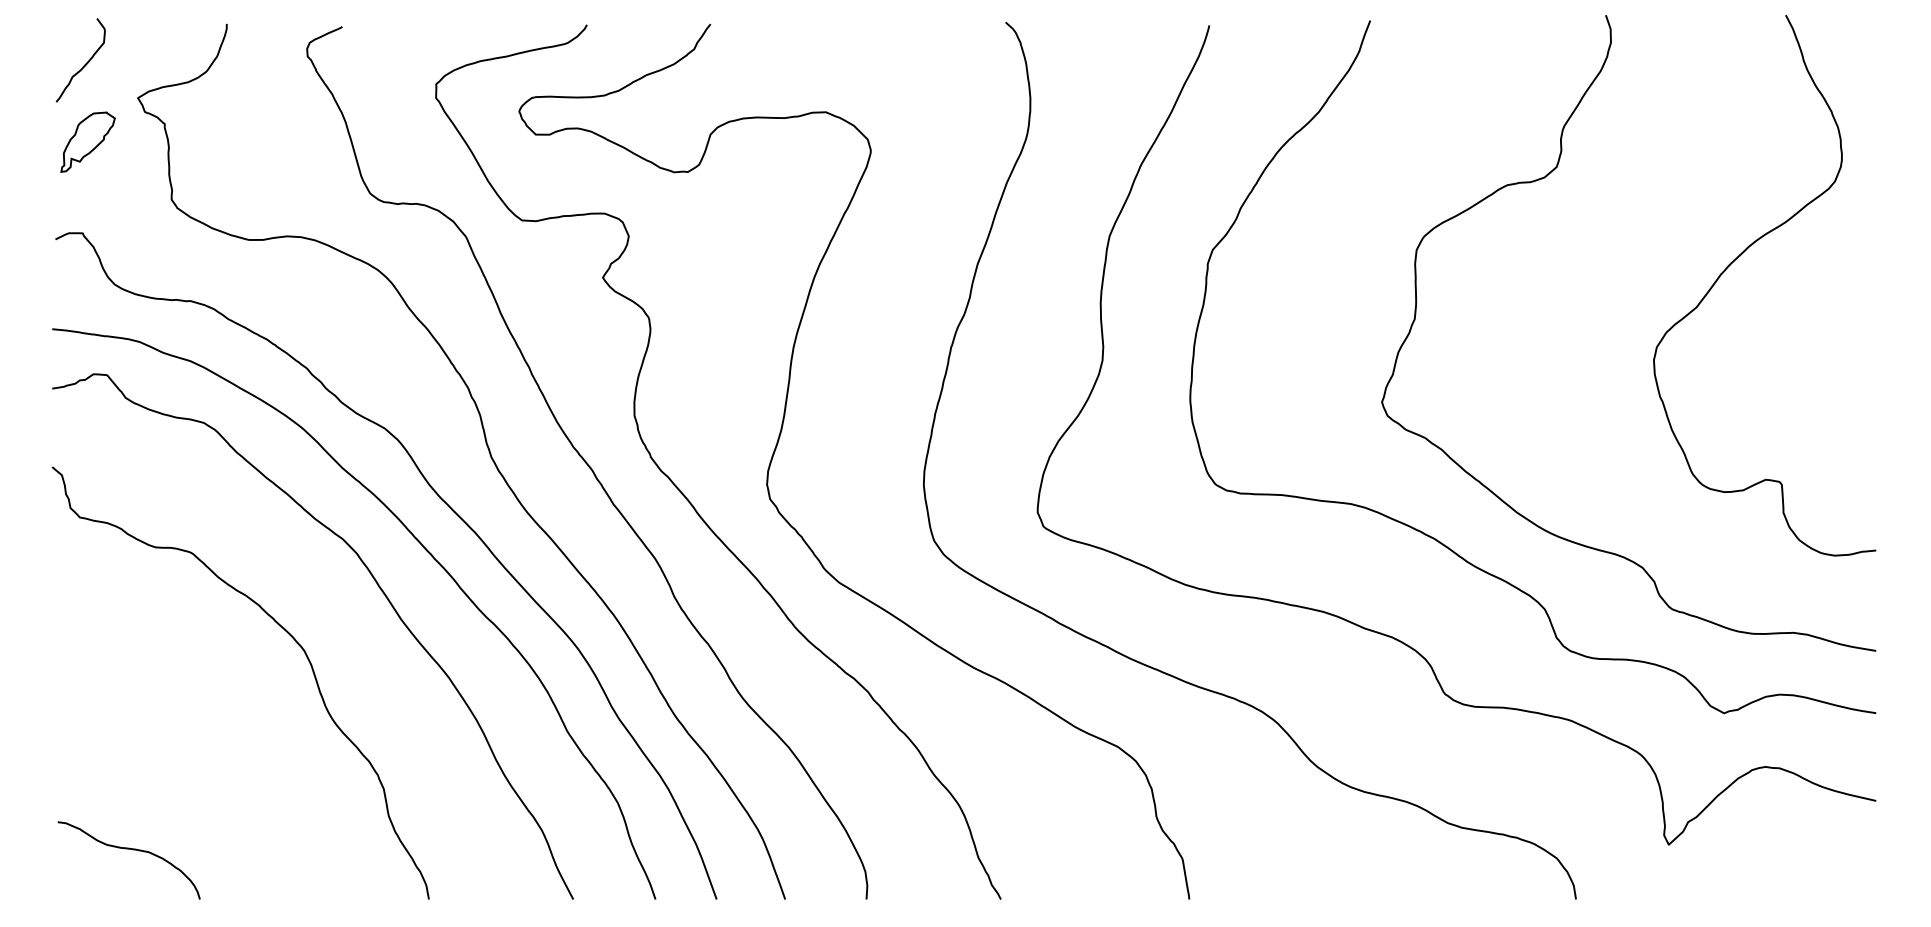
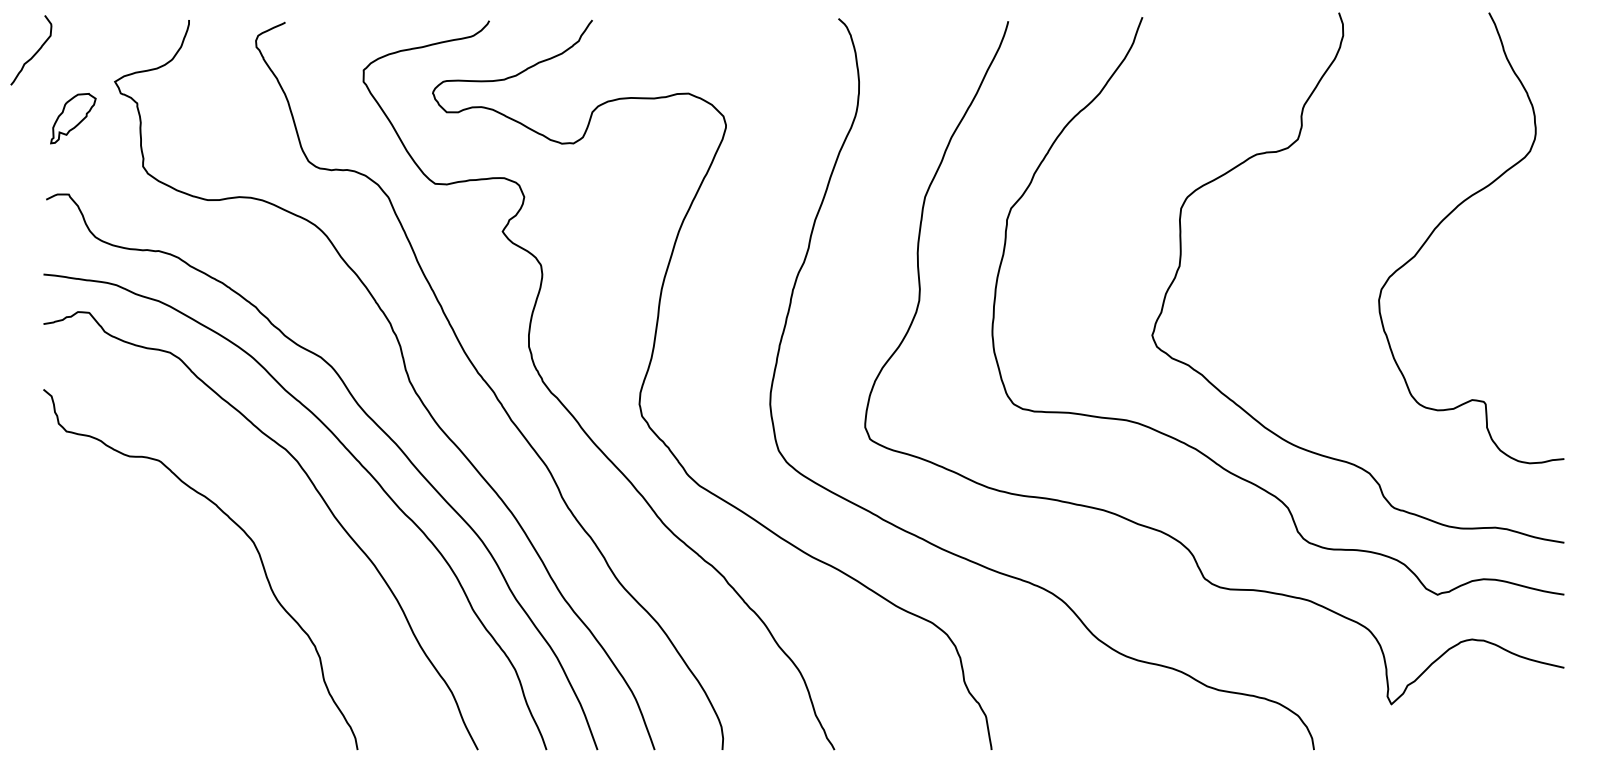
curve: (84, 64) -> (34, 53), moved
curve: (133, 850) -> (111, 709), removed

